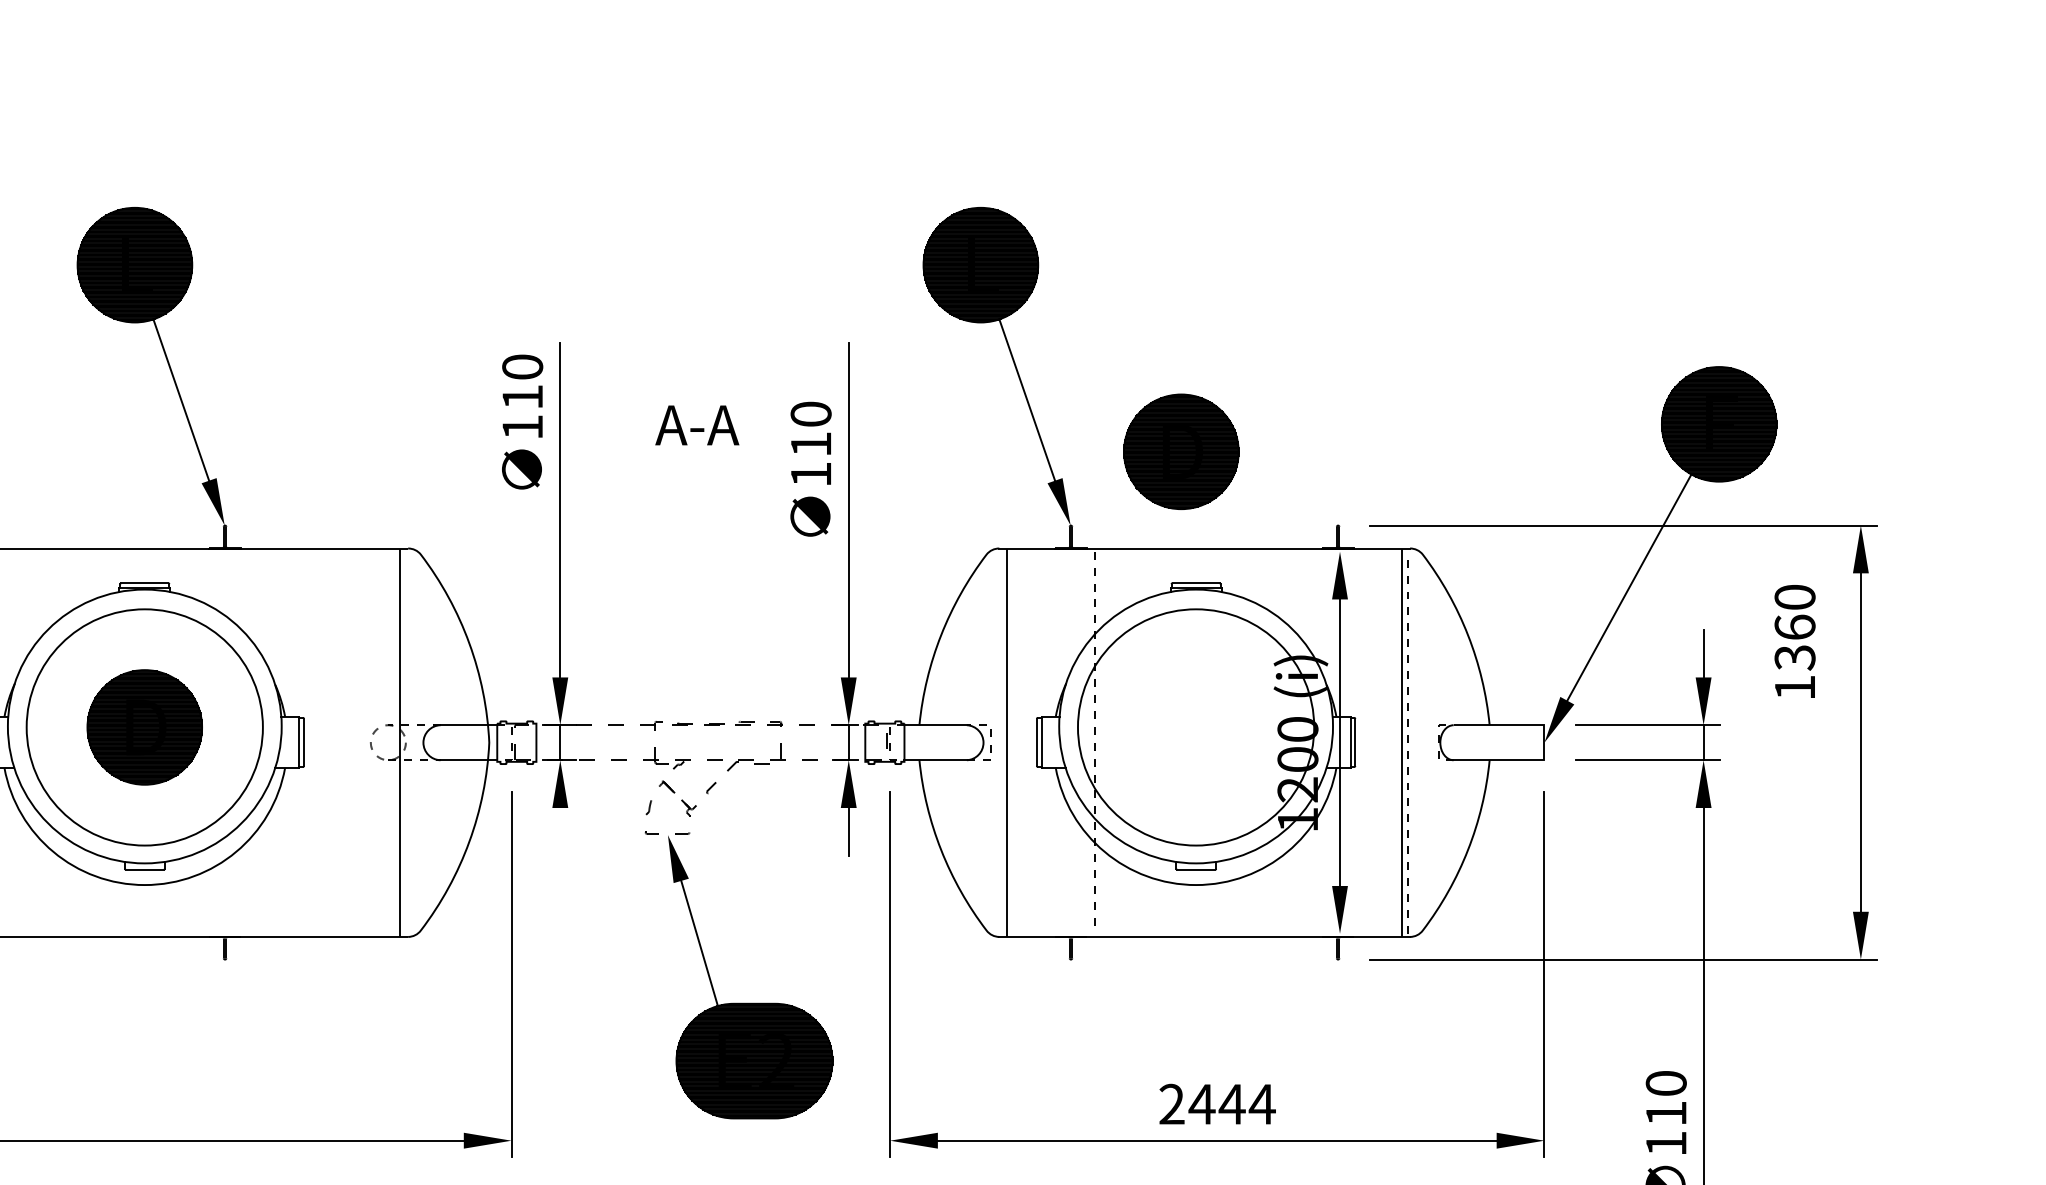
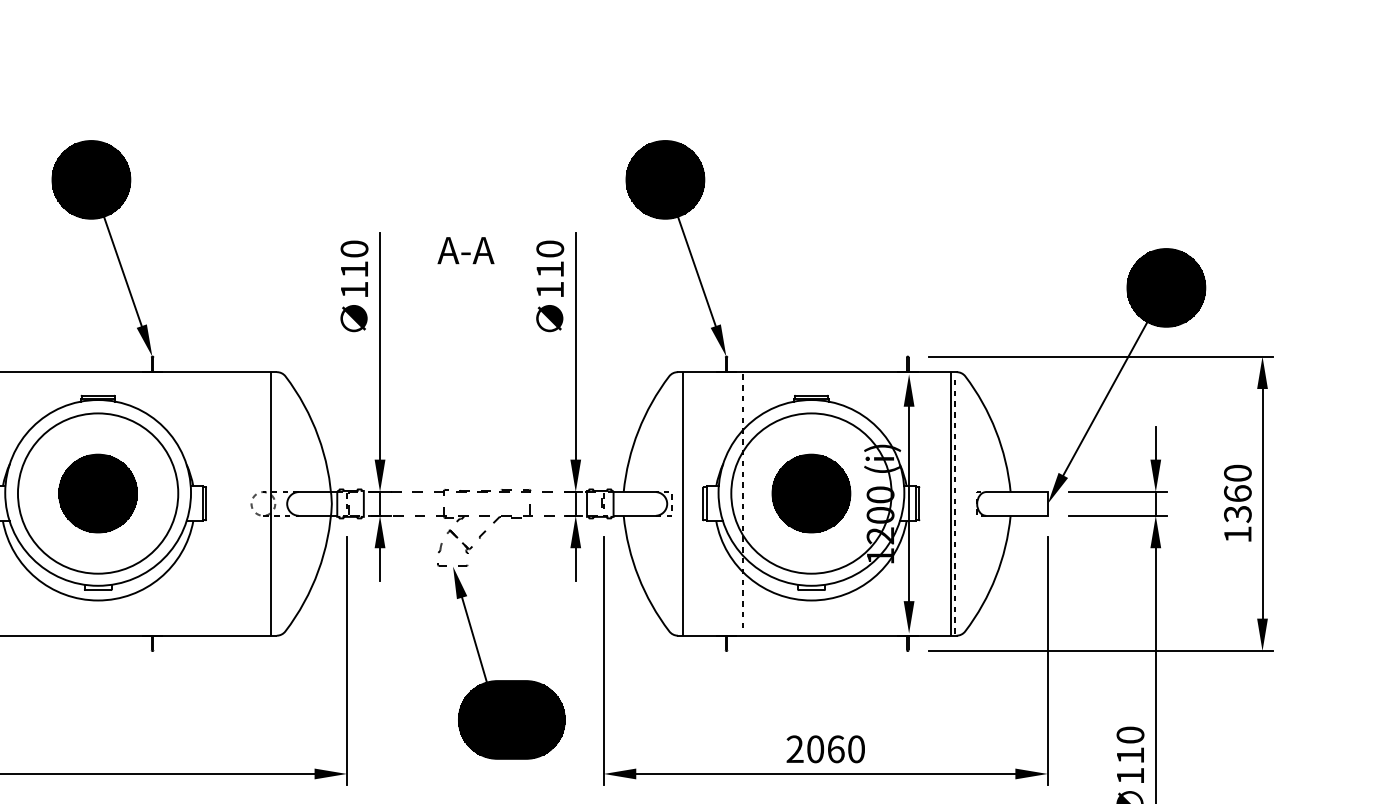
text: (696, 425) -> (465, 250), moved
part: (1181, 451) -> (811, 493), moved
text: (811, 469) -> (550, 286), moved
text: (1794, 640) -> (1237, 502), moved
line: (560, 831) -> (380, 564), added
text: (1231, 1104) -> (835, 749), 2444 -> 2060

